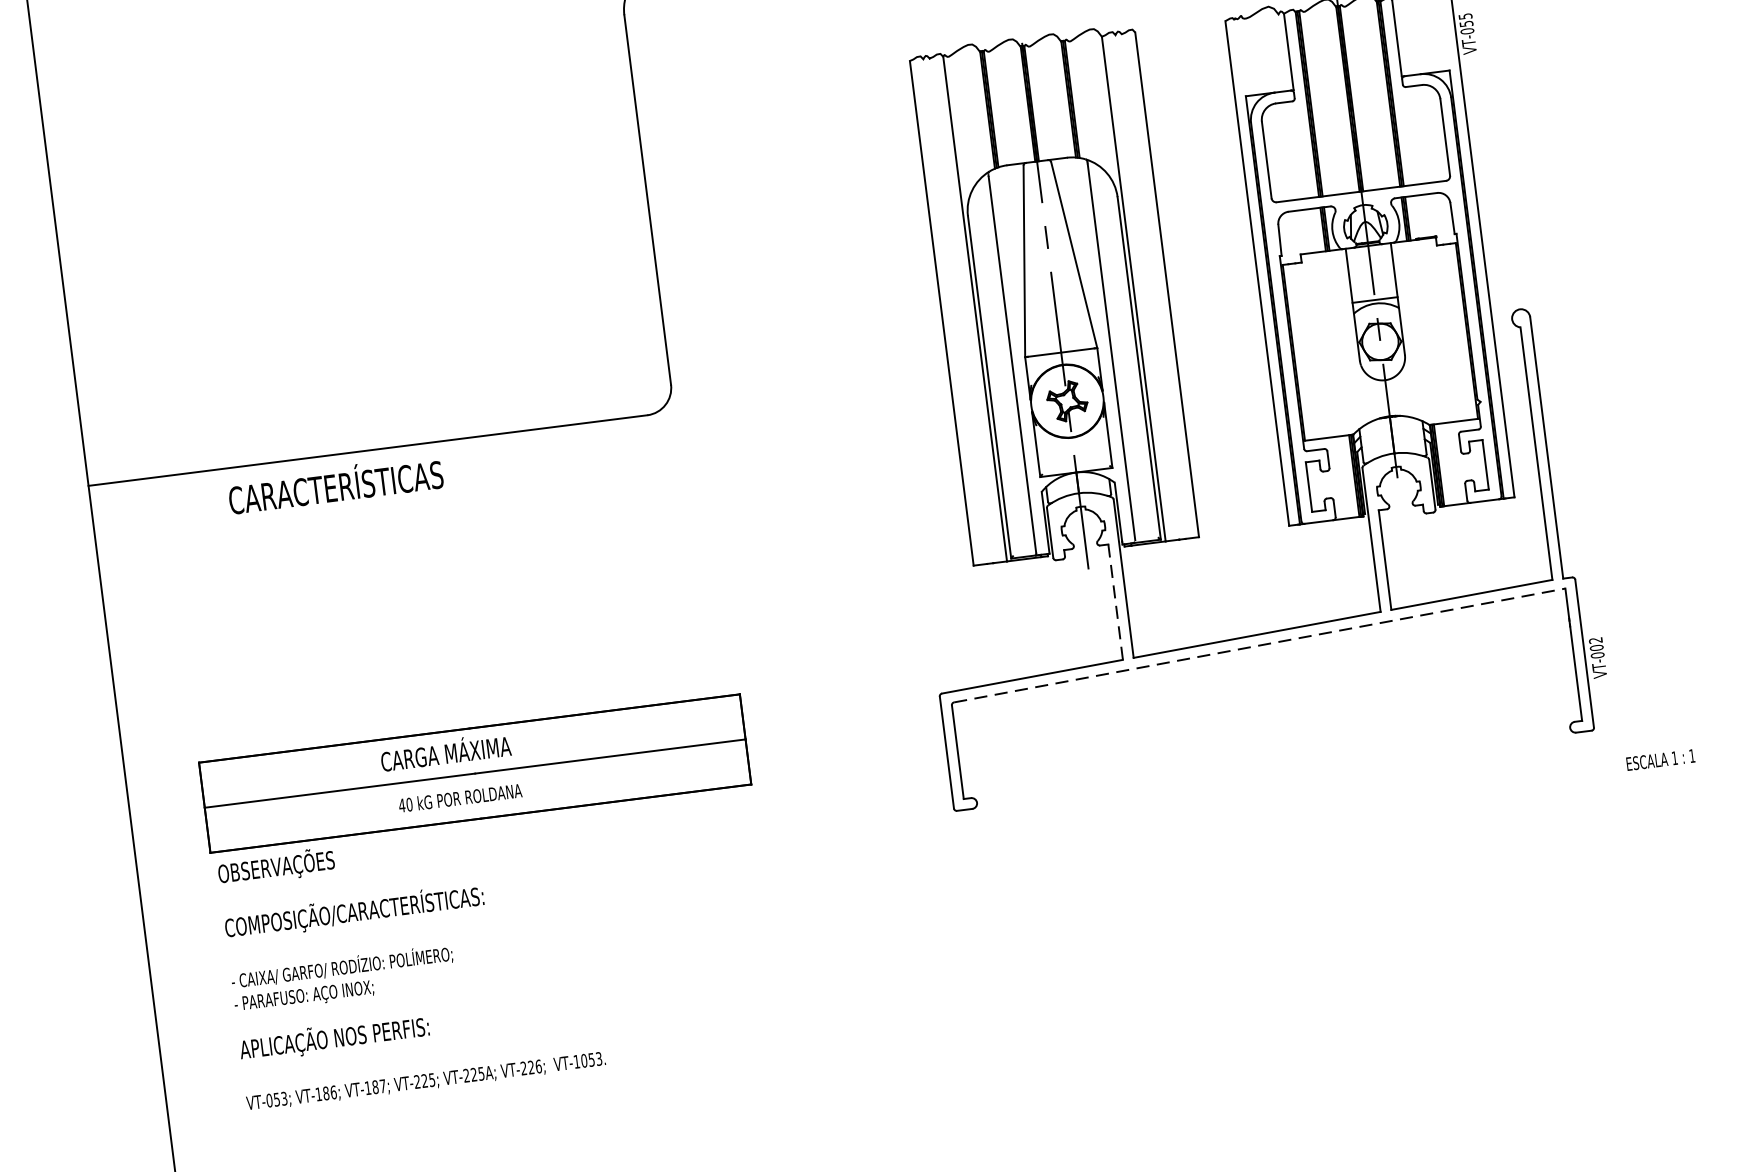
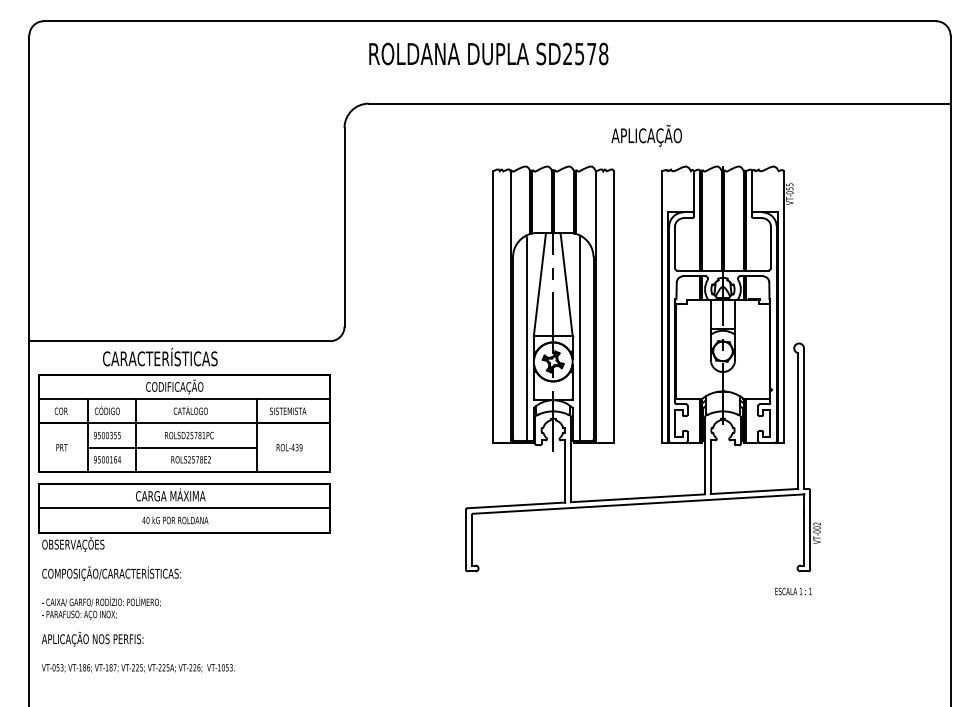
part: (396, 602) -> (184, 423), added
line: (1116, 603) -> (565, 472), dashed -> solid
line: (1259, 646) -> (638, 504), dashed -> solid
text: (1660, 759) -> (793, 591), moved
part: (490, 902) -> (184, 577), moved

